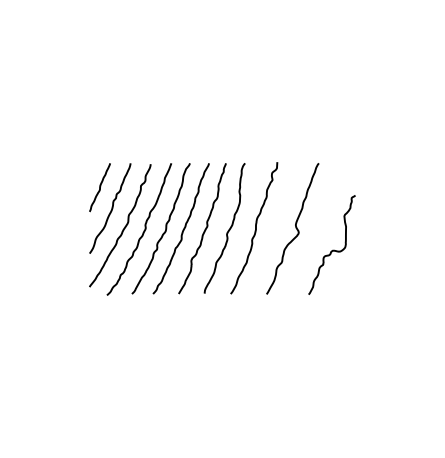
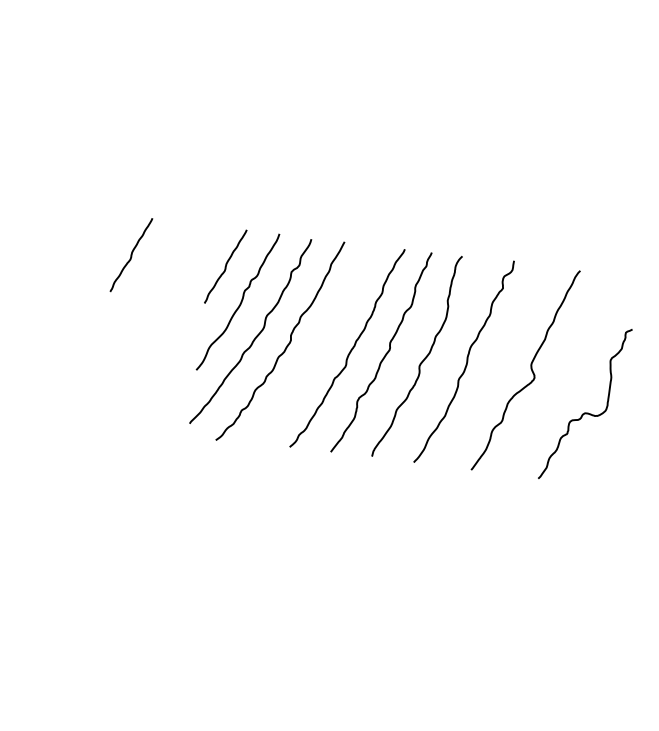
curve: (40, 187) -> (130, 254), added
curve: (165, 228) -> (322, 344), removed

